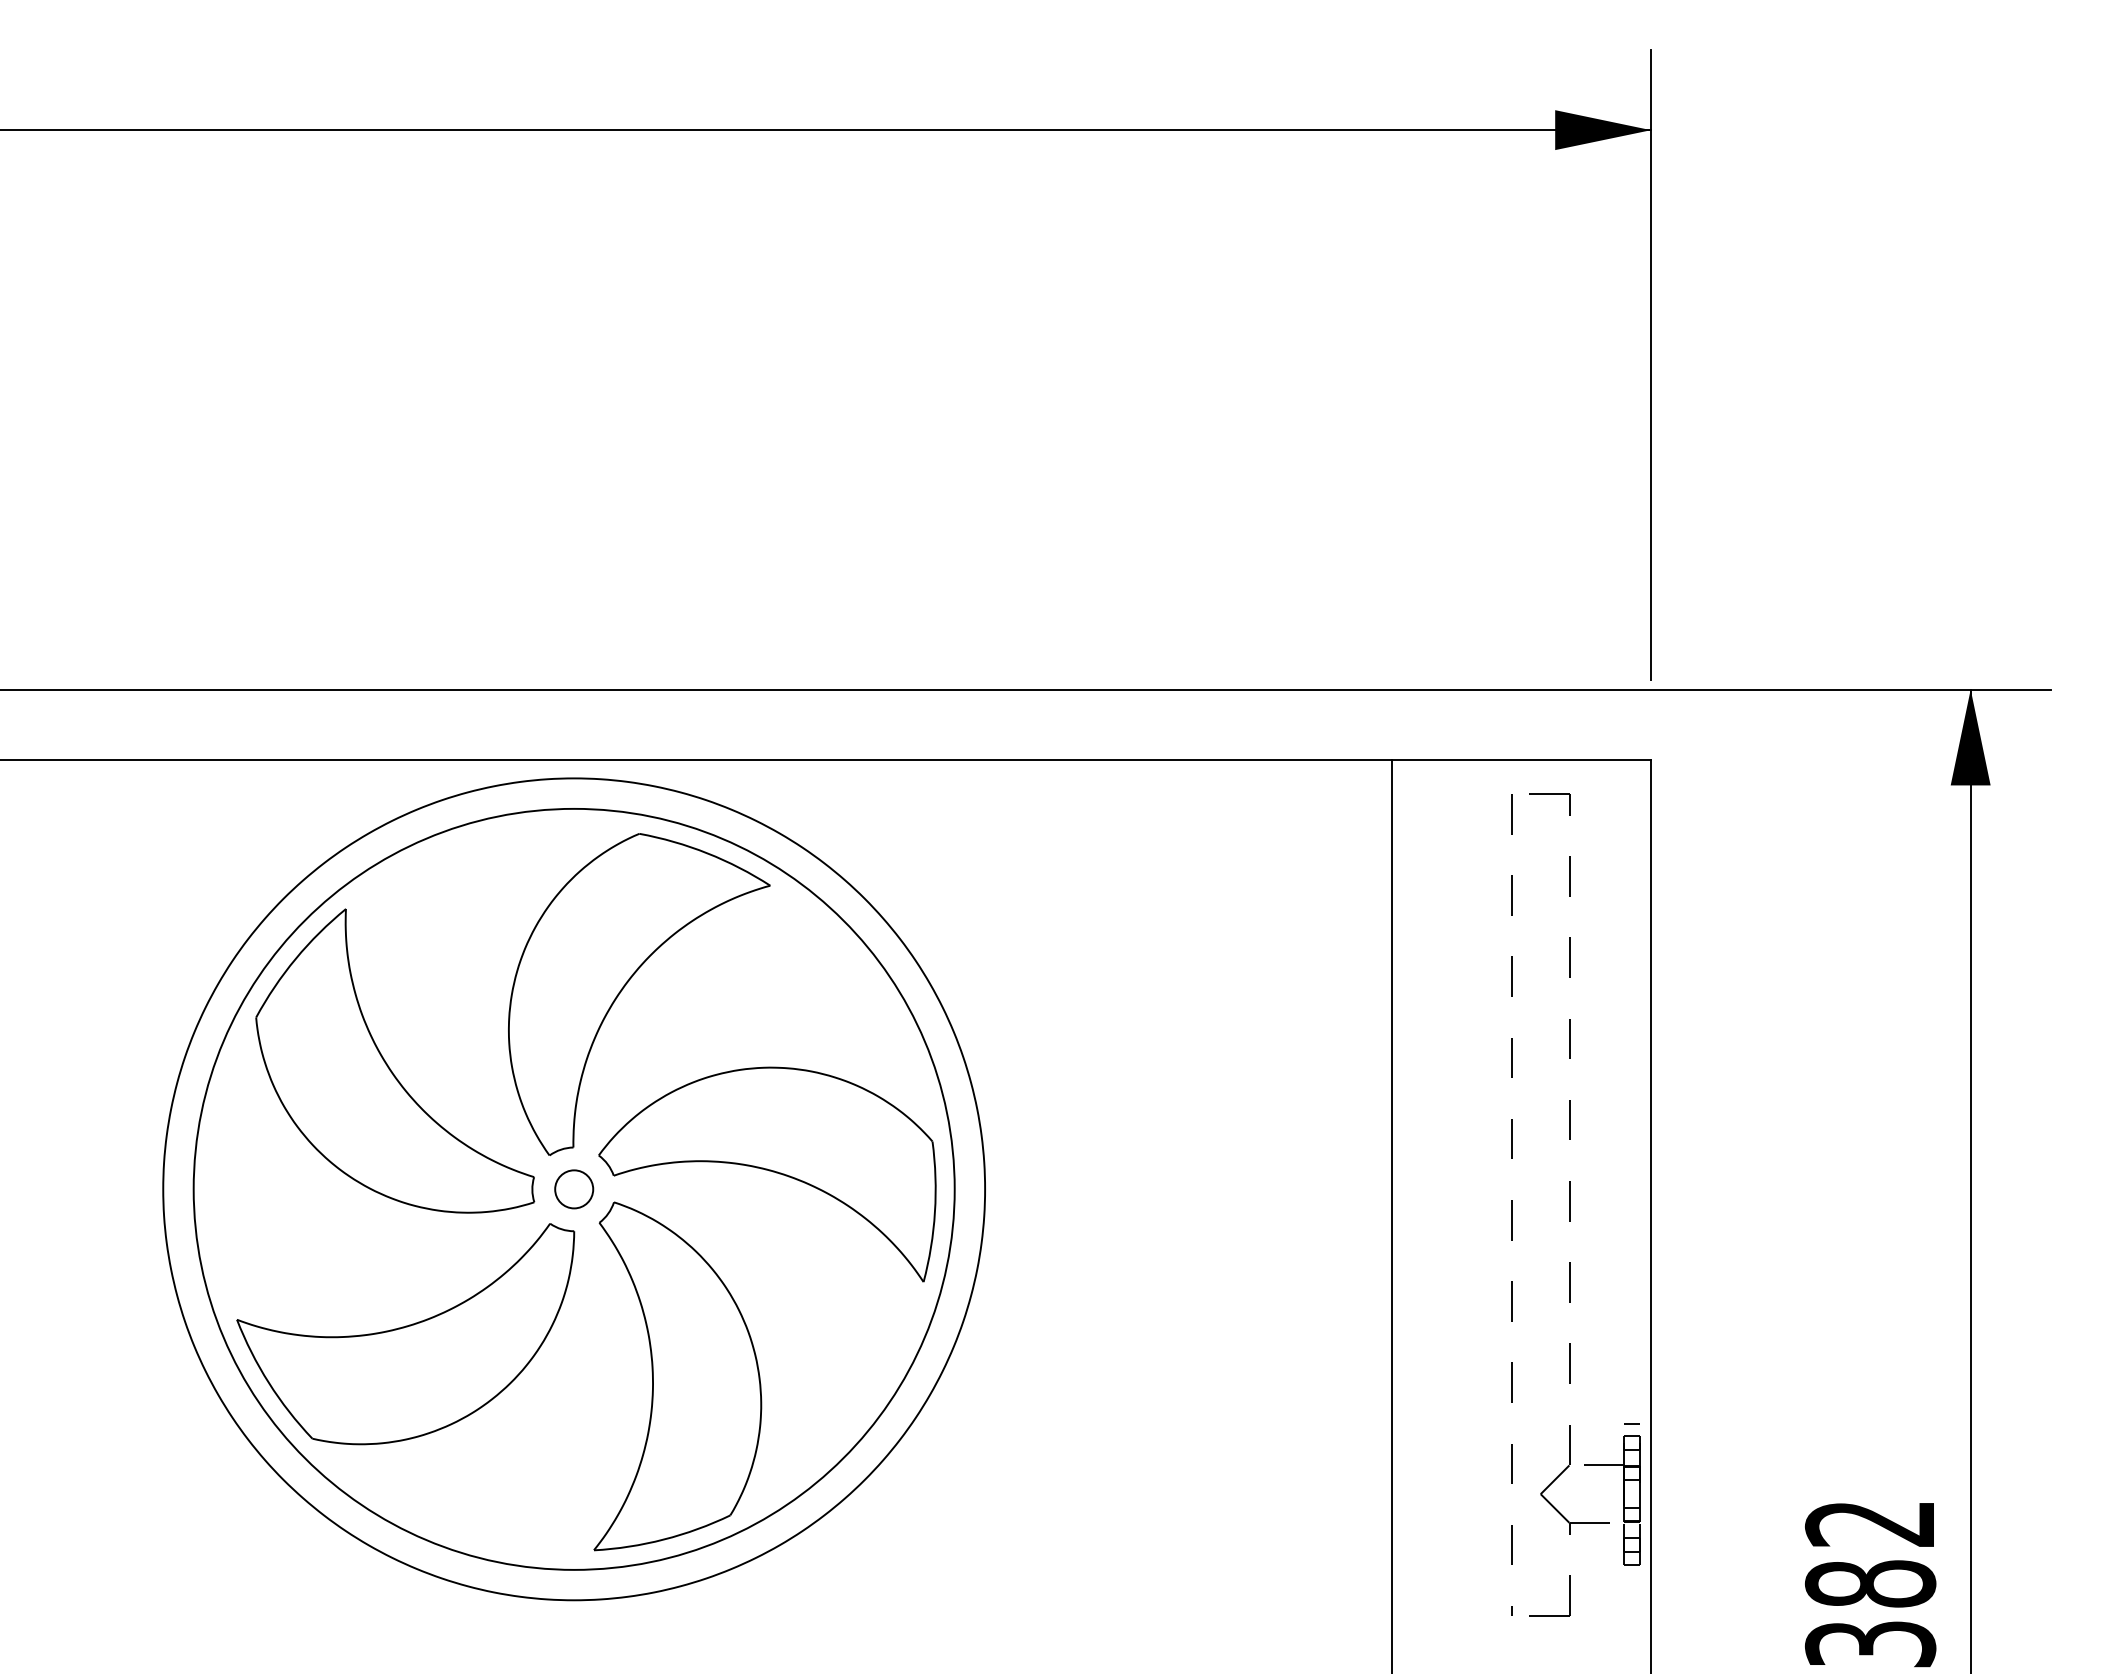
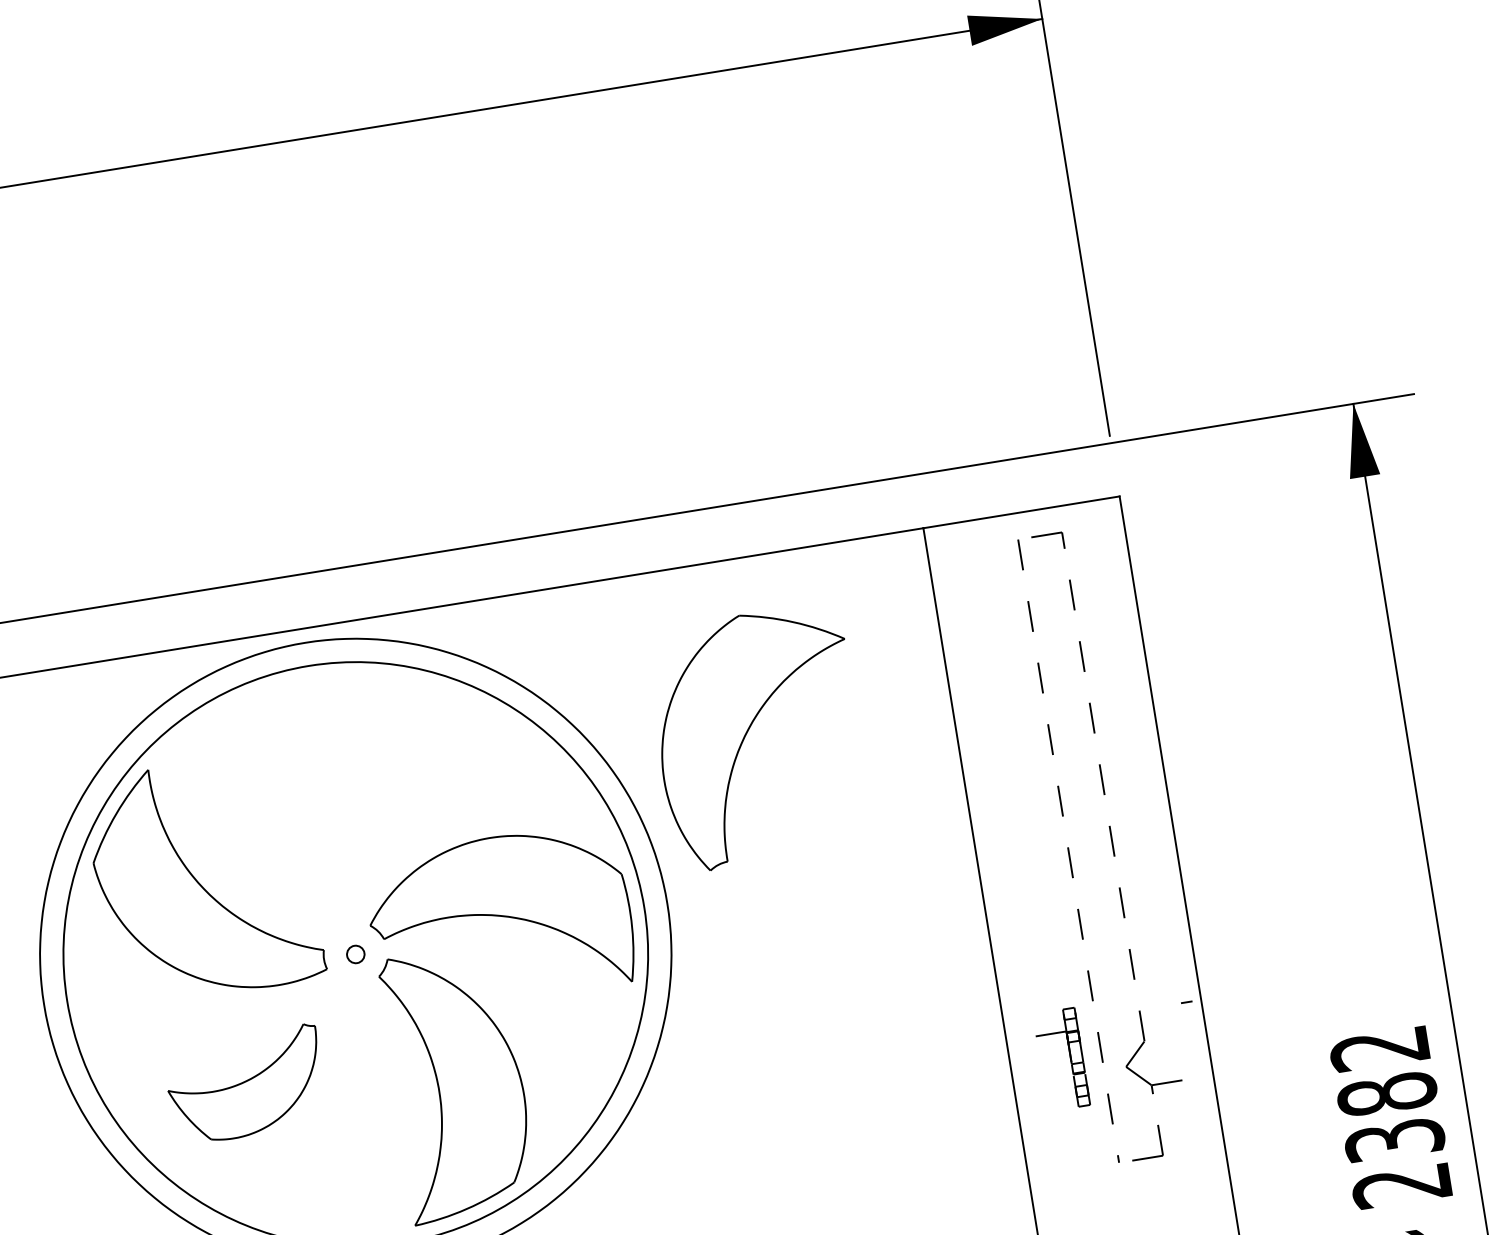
part: (626, 985) -> (748, 732), moved
circle: (574, 1189) -> (356, 954), size x0.6
part: (405, 1334) -> (245, 1085), size x0.6
part: (1623, 1500) -> (1070, 1058), moved

